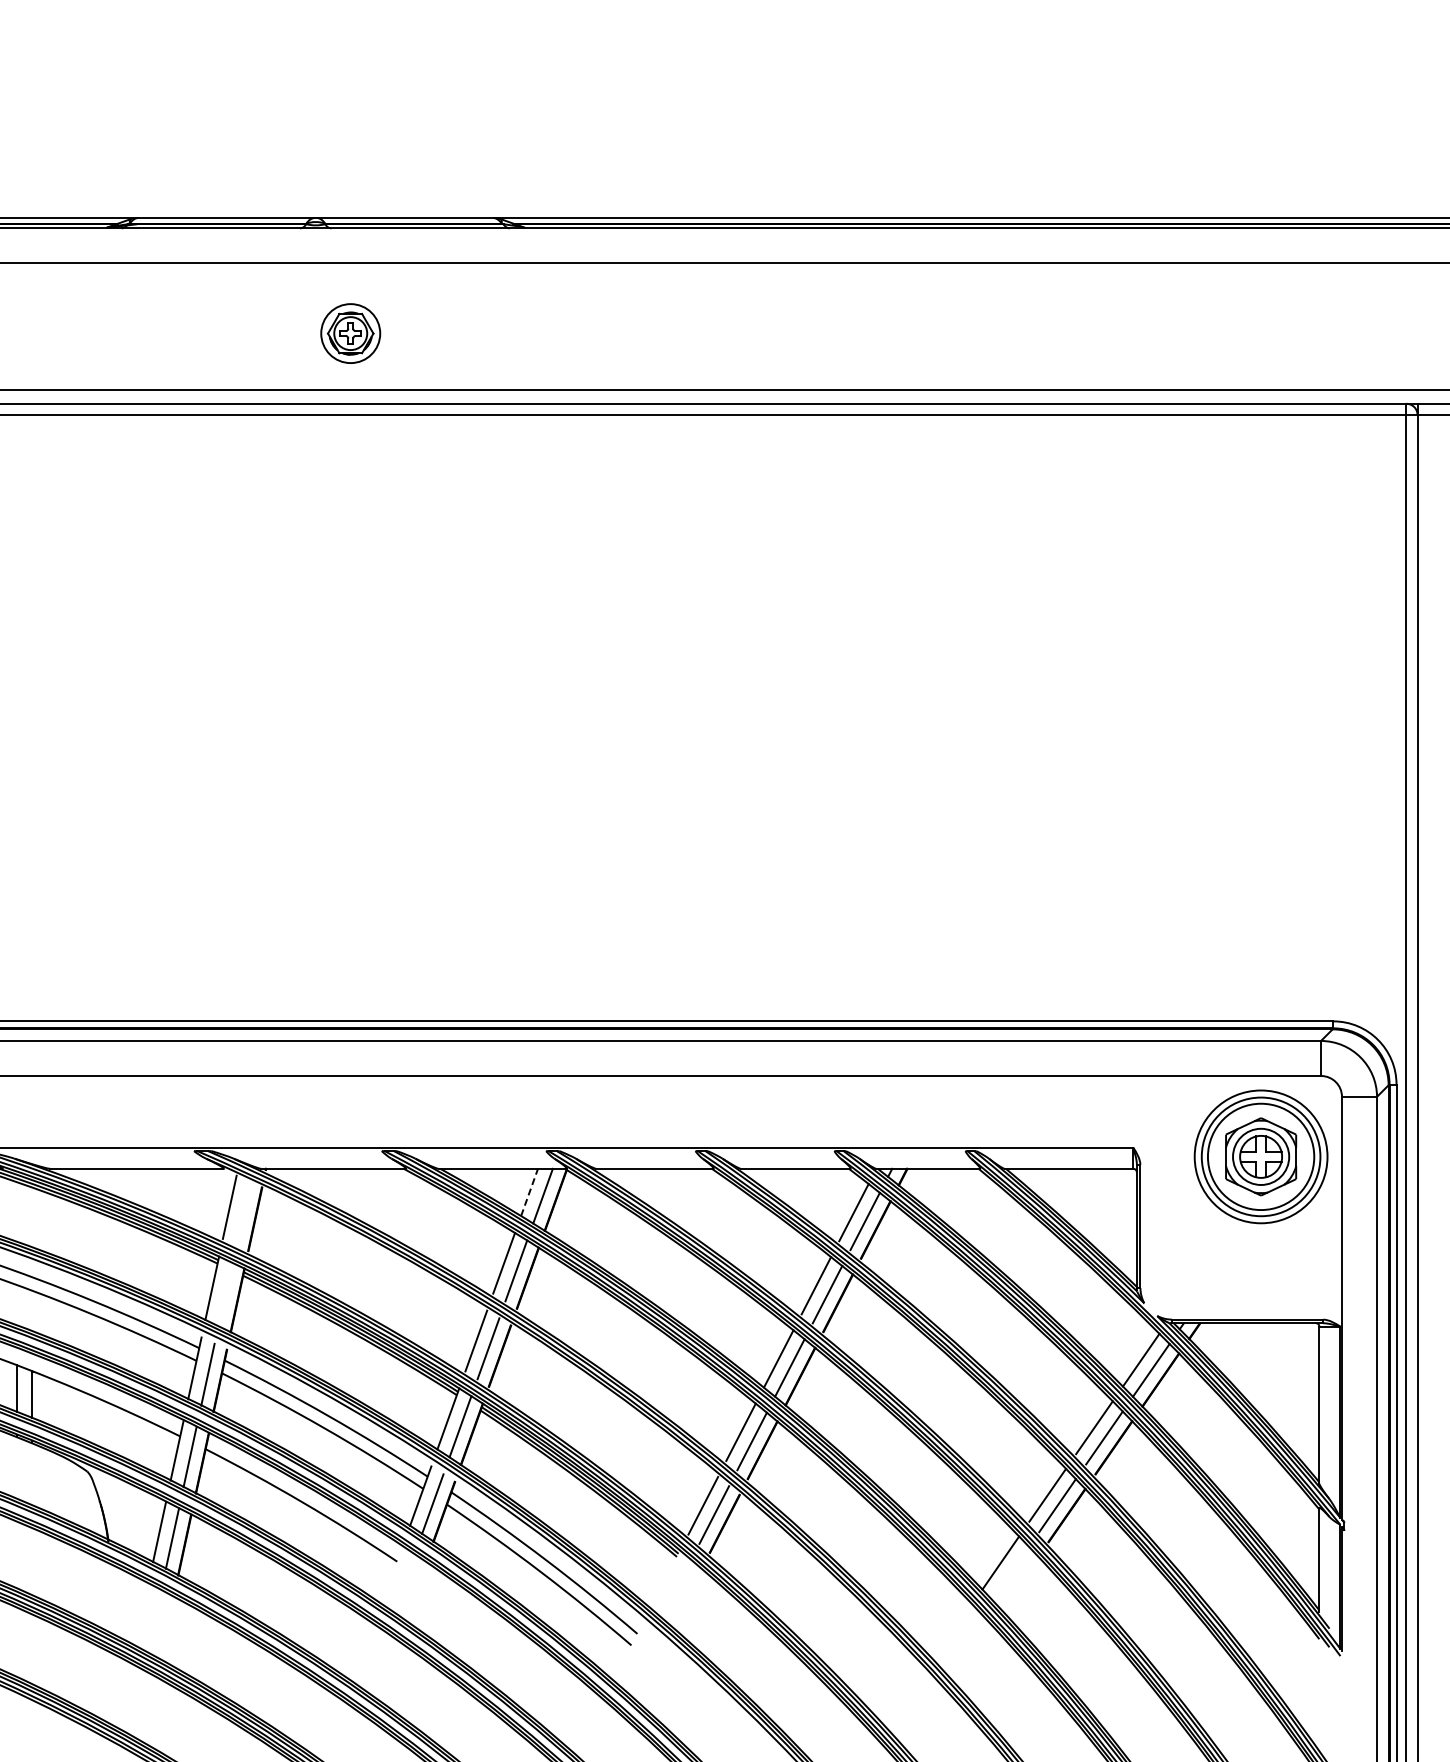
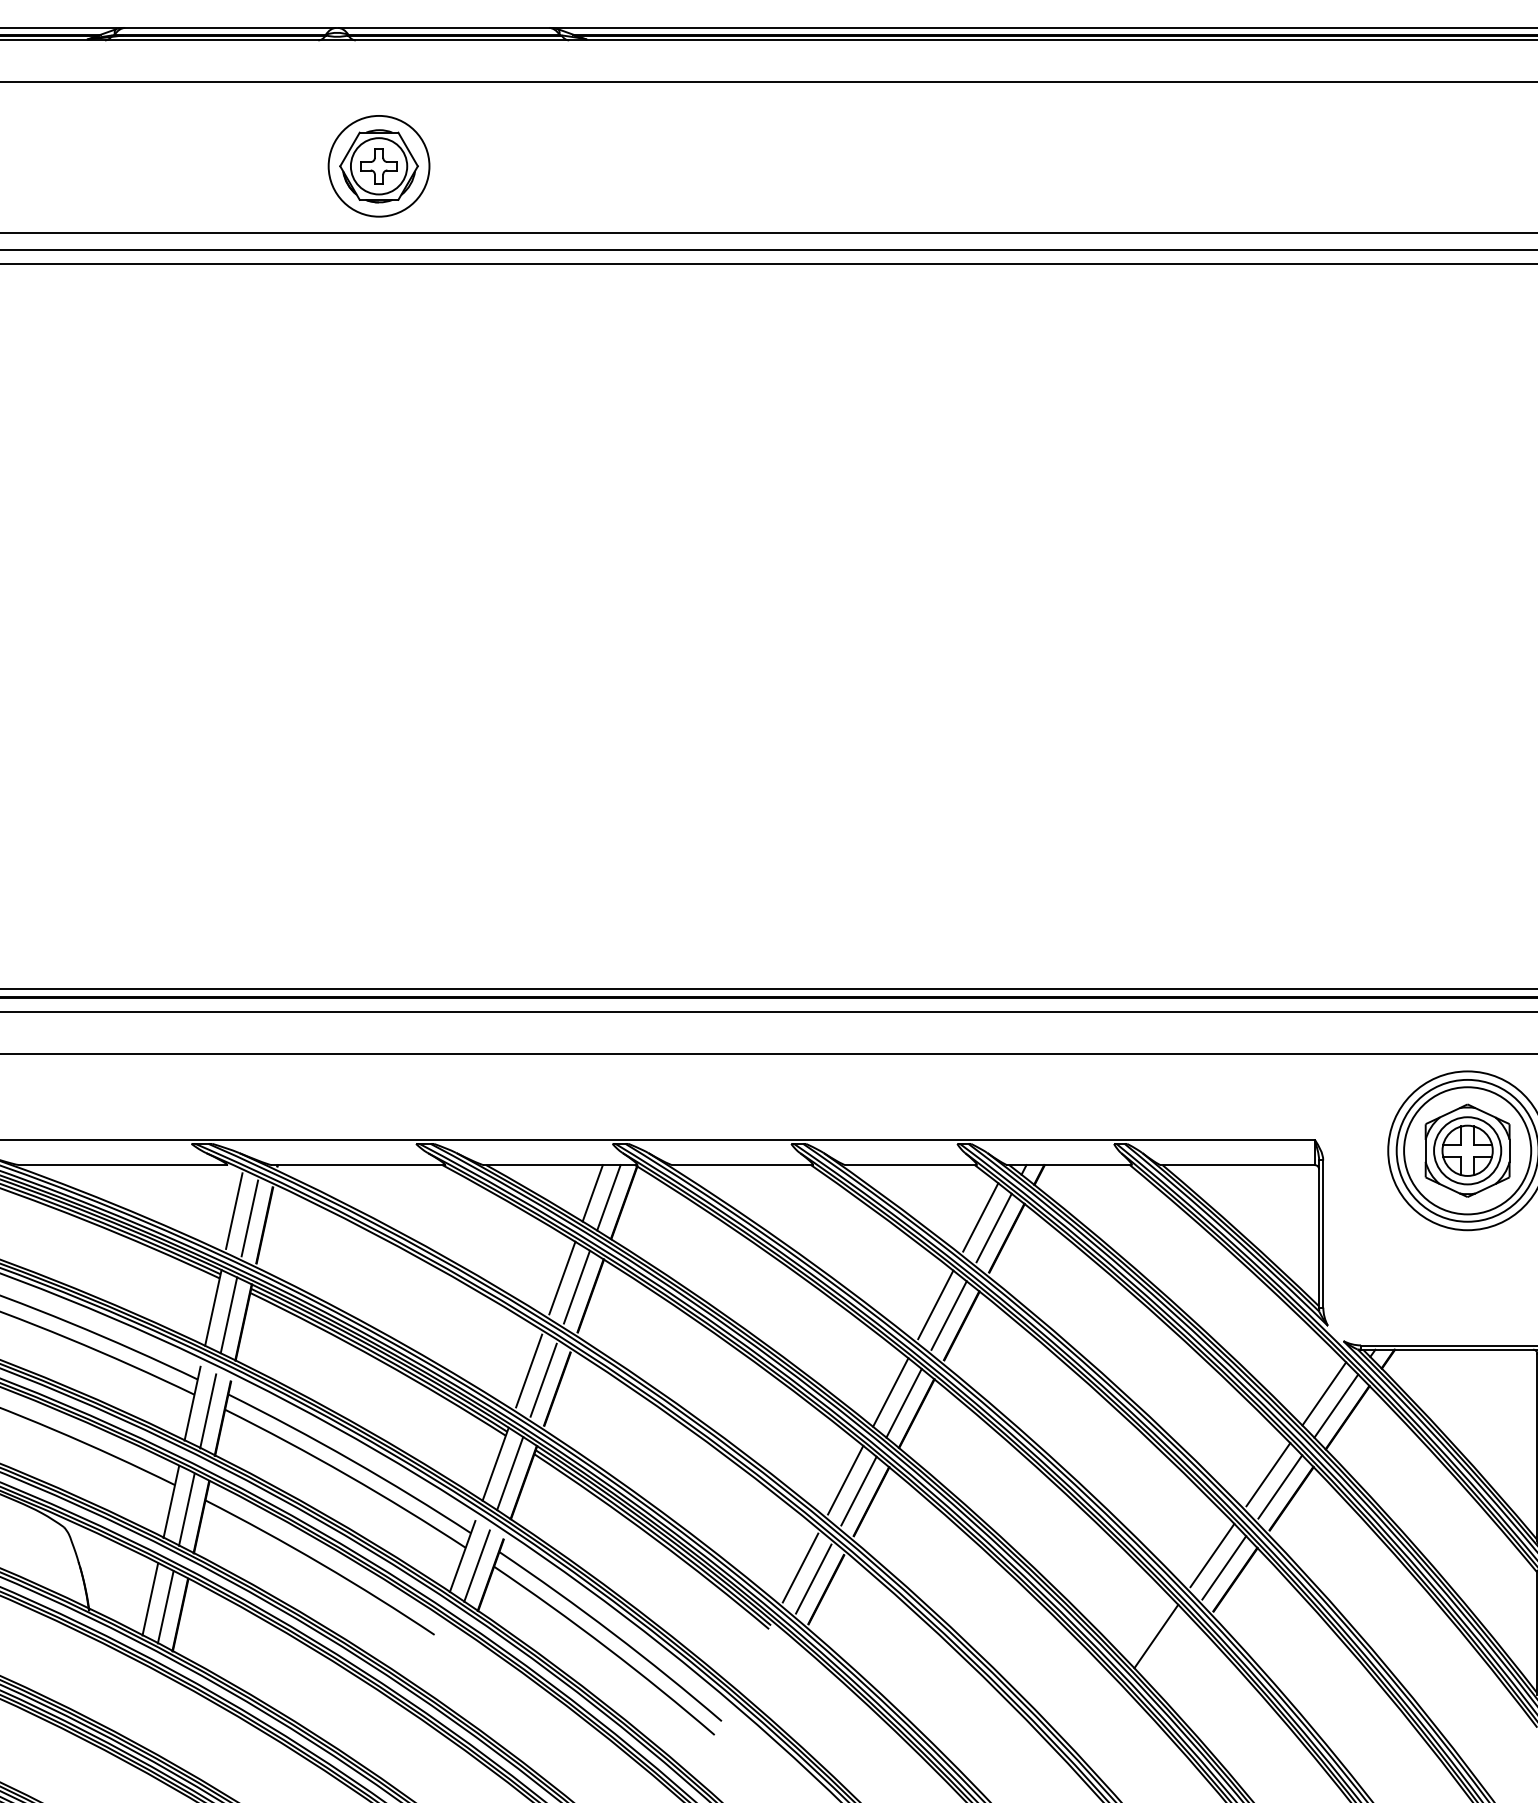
part: (350, 333) -> (378, 166), size x1.43
line: (529, 1191) -> (592, 1192), dashed -> solid
line: (242, 1213) -> (249, 1218), added
line: (225, 1294) -> (229, 1315), added

